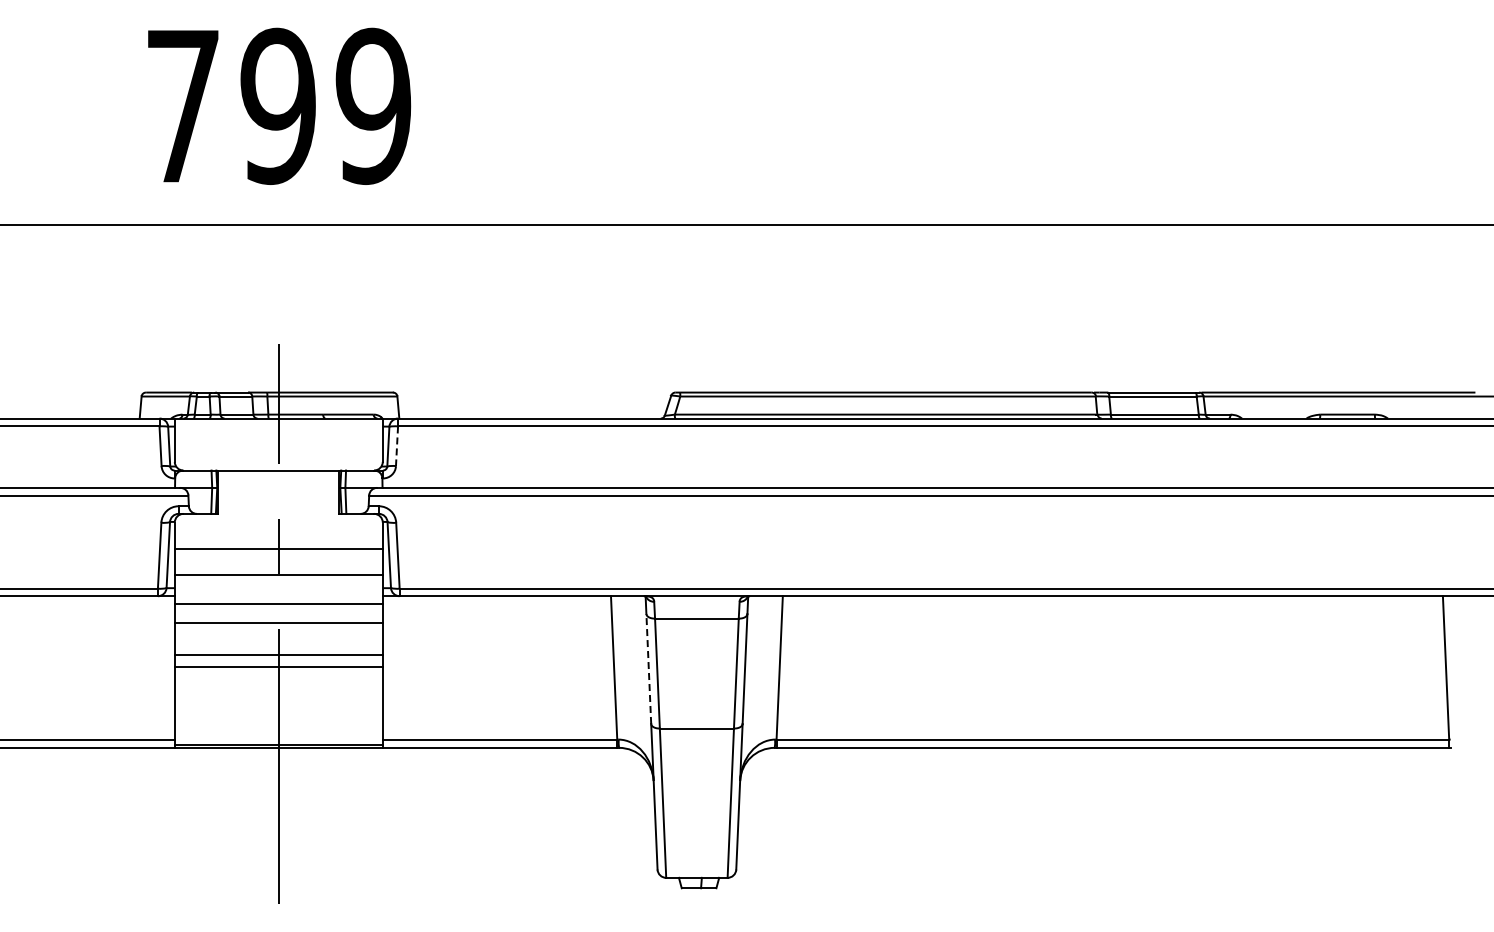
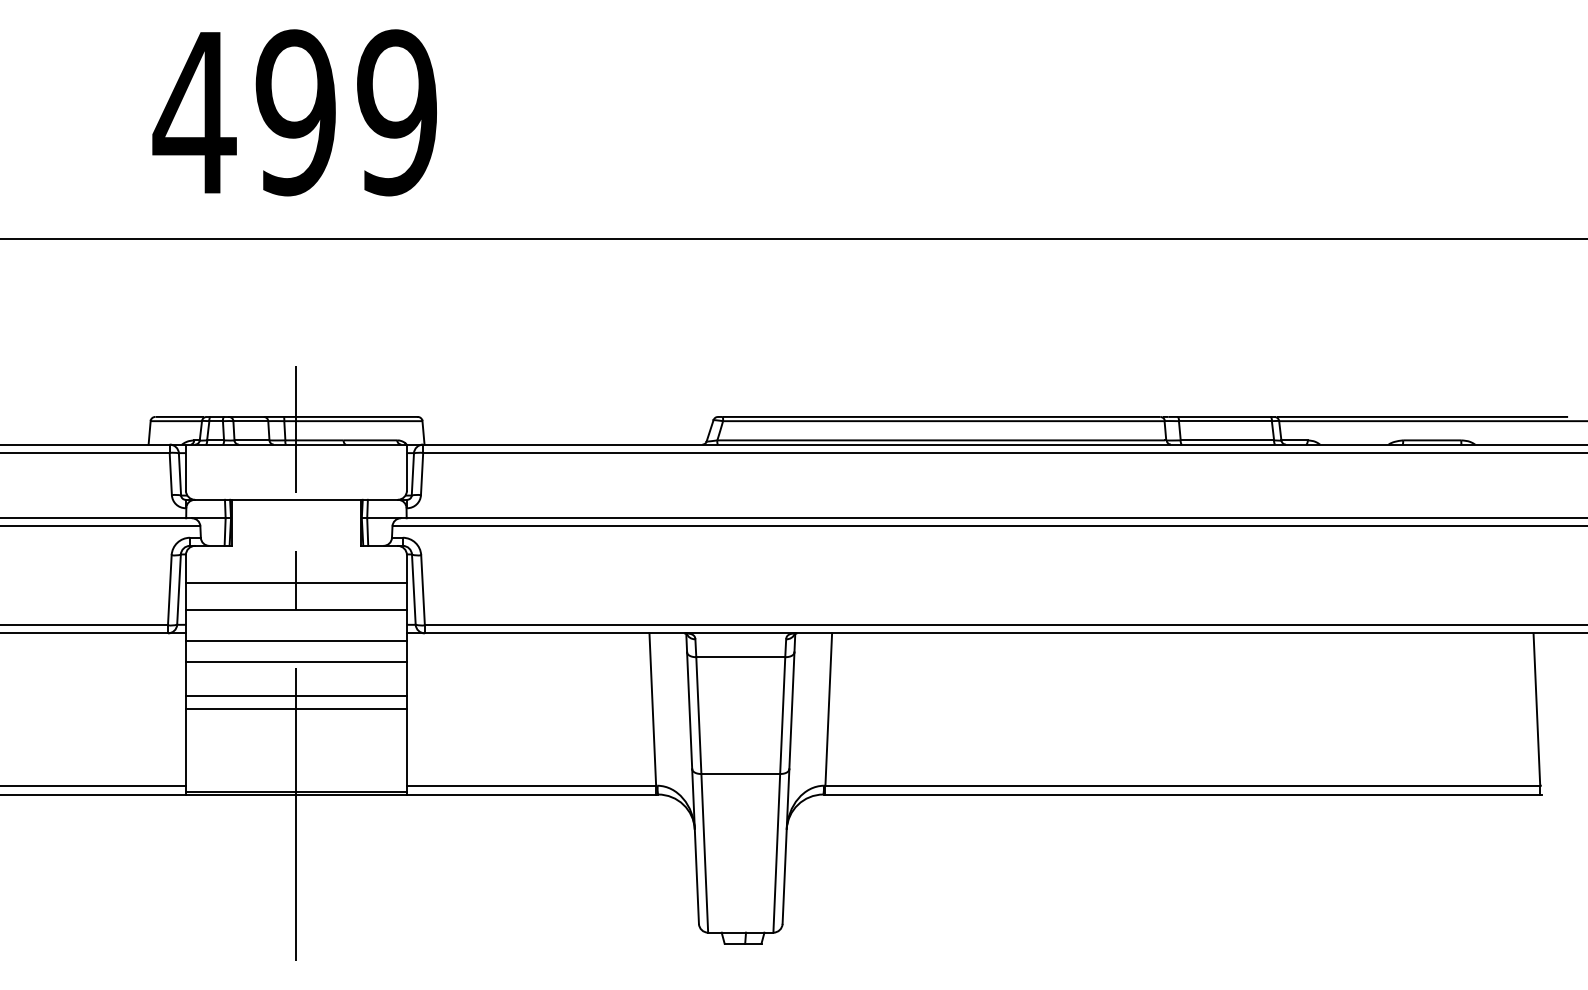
text: (182, 106) -> (194, 112), 799 -> 499
line: (397, 446) -> (422, 474), dashed -> solid
line: (648, 668) -> (689, 710), dashed -> solid

